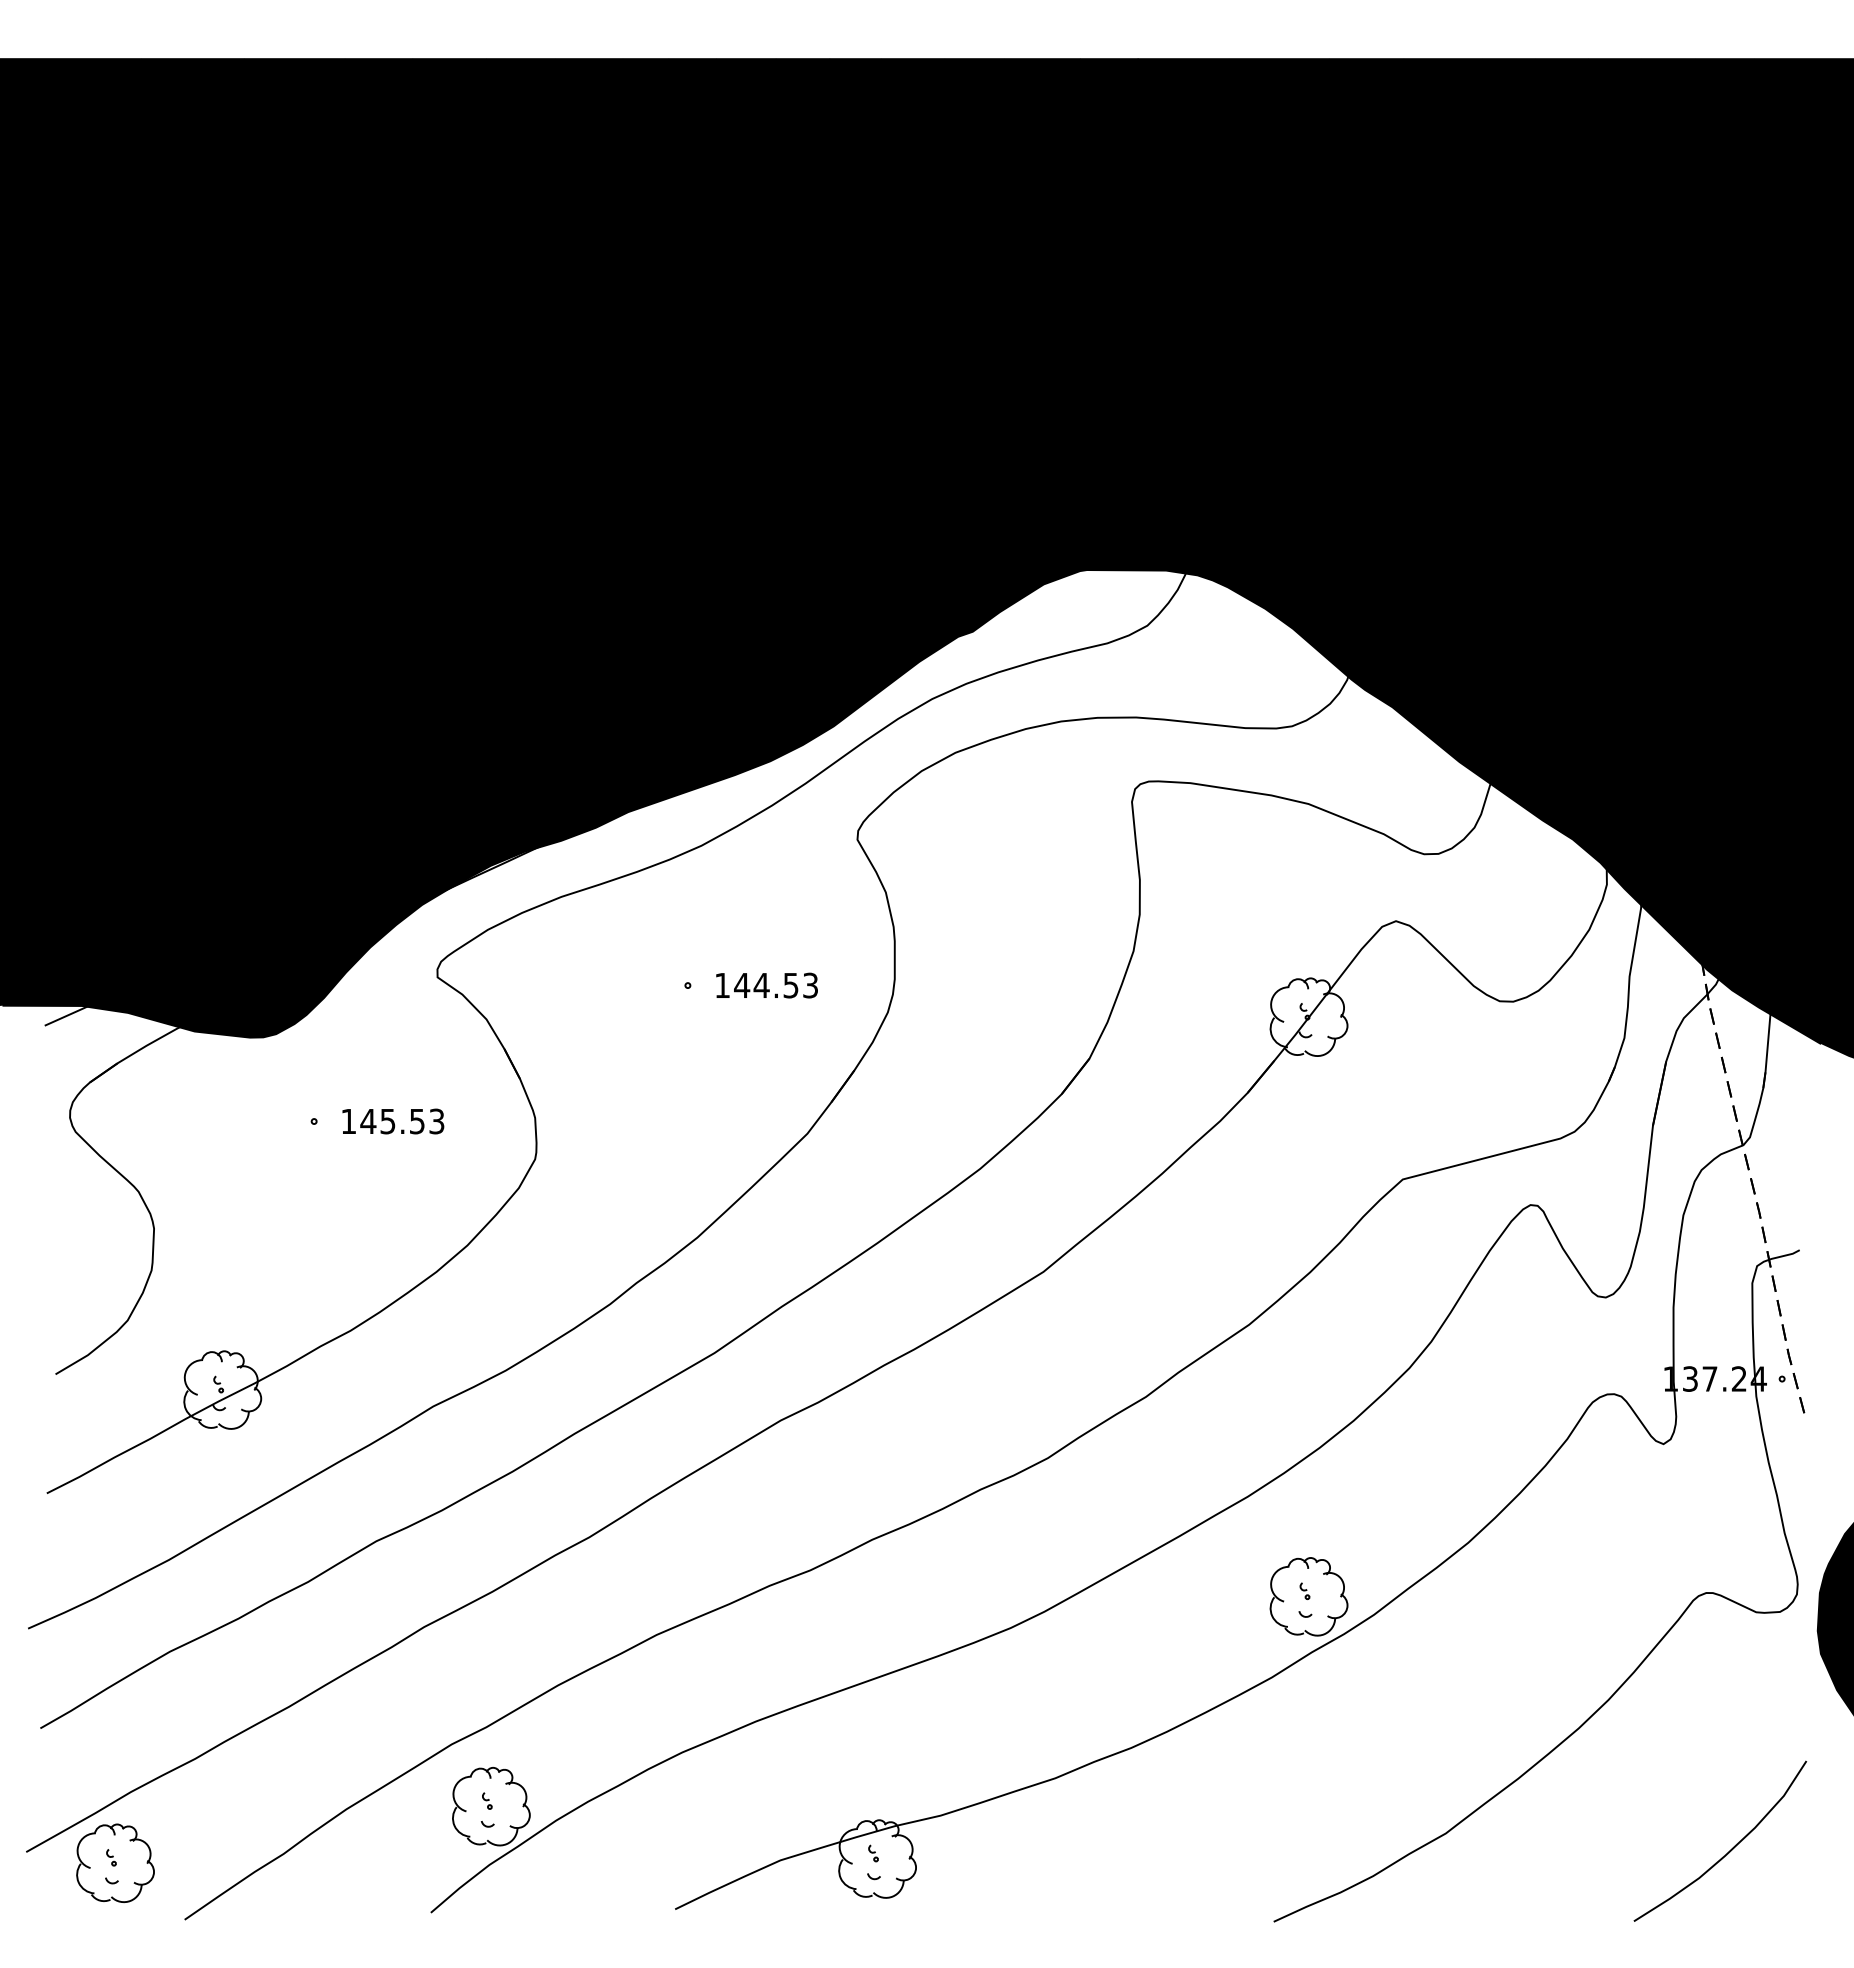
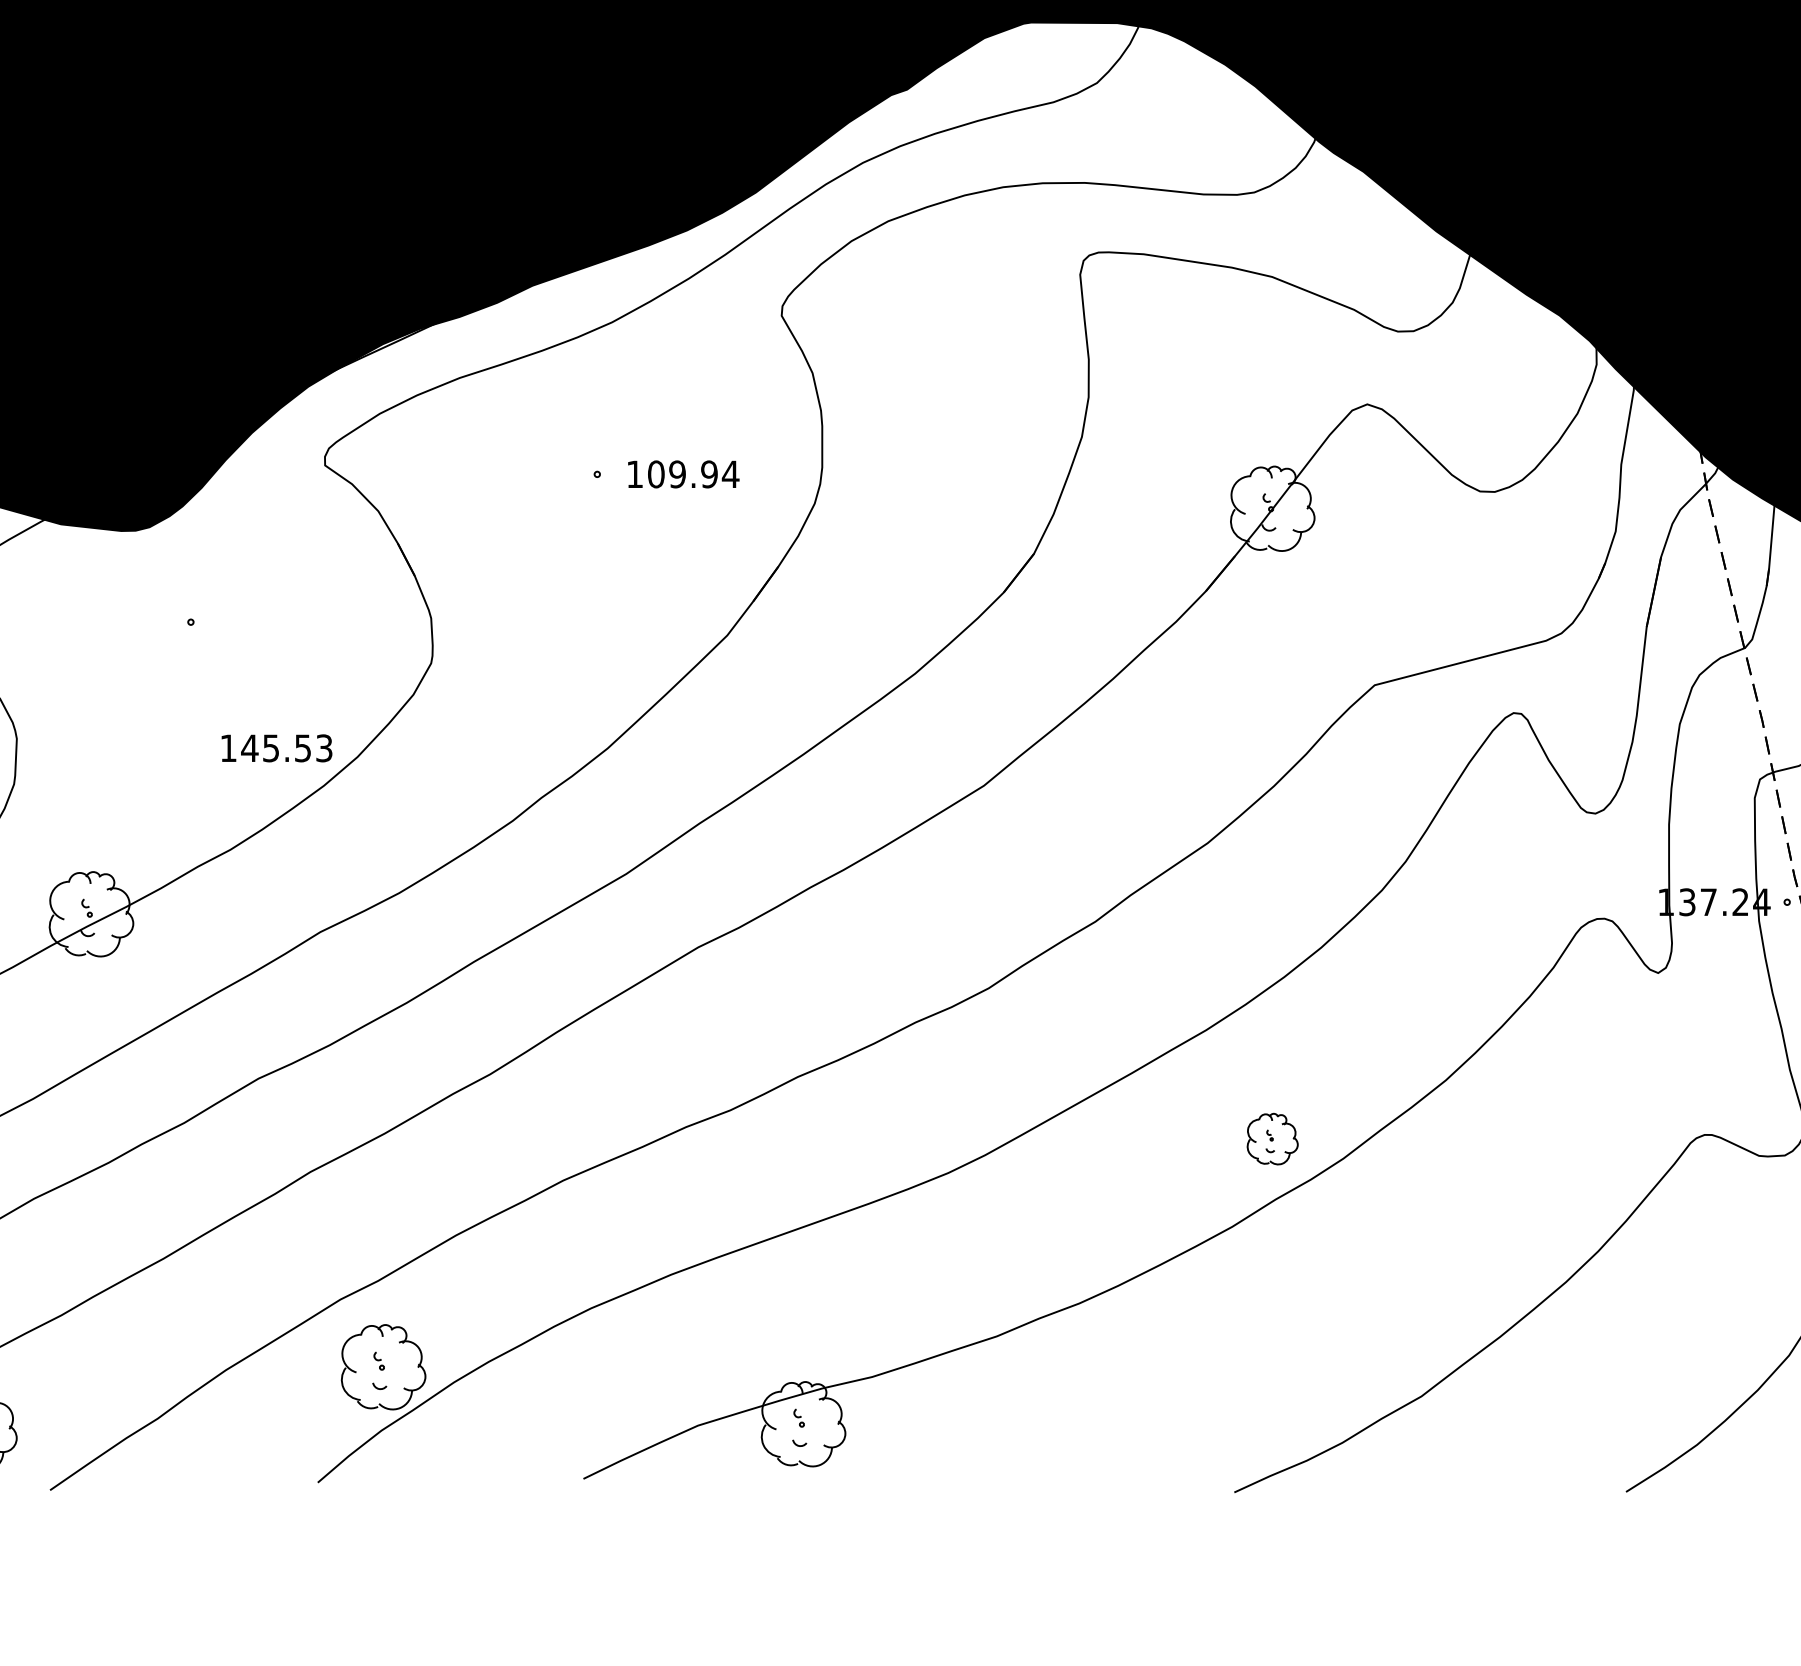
text: (776, 985) -> (693, 474), 144.53 -> 109.94
text: (393, 1121) -> (277, 748), moved
part: (1308, 1596) -> (1272, 1138), size x0.6

